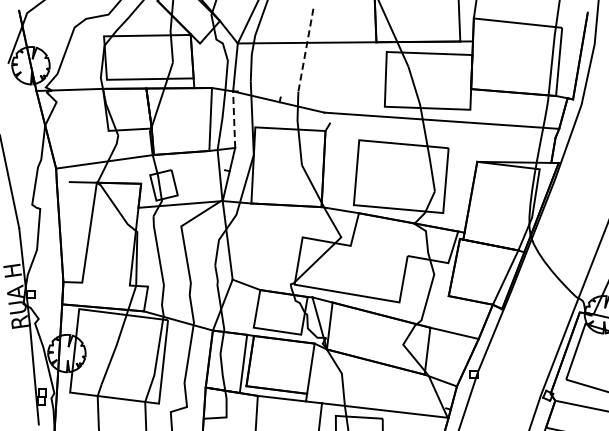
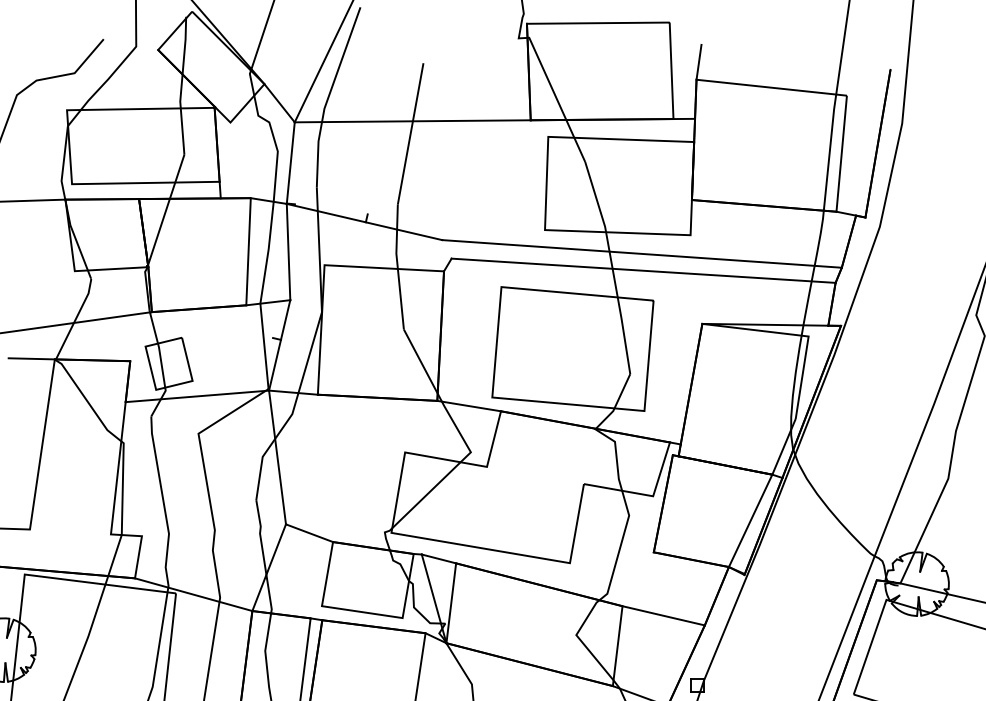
line: (305, 50) -> (409, 134), dashed -> solid
line: (234, 119) -> (289, 251), dashed -> solid
line: (442, 130) -> (643, 270), added

